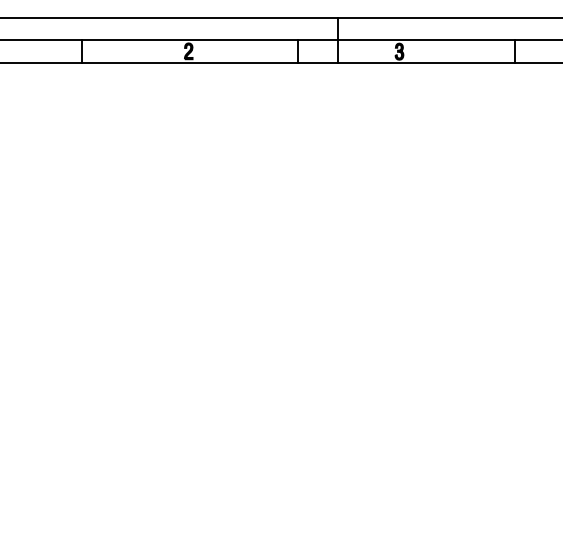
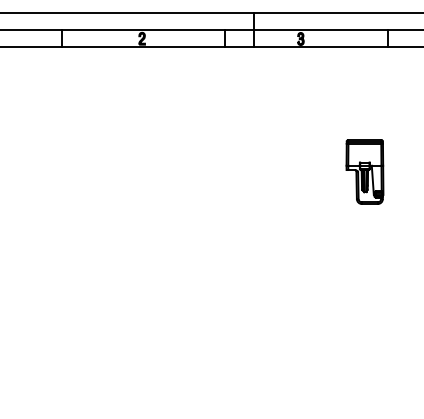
part: (484, 227) -> (364, 171), added

